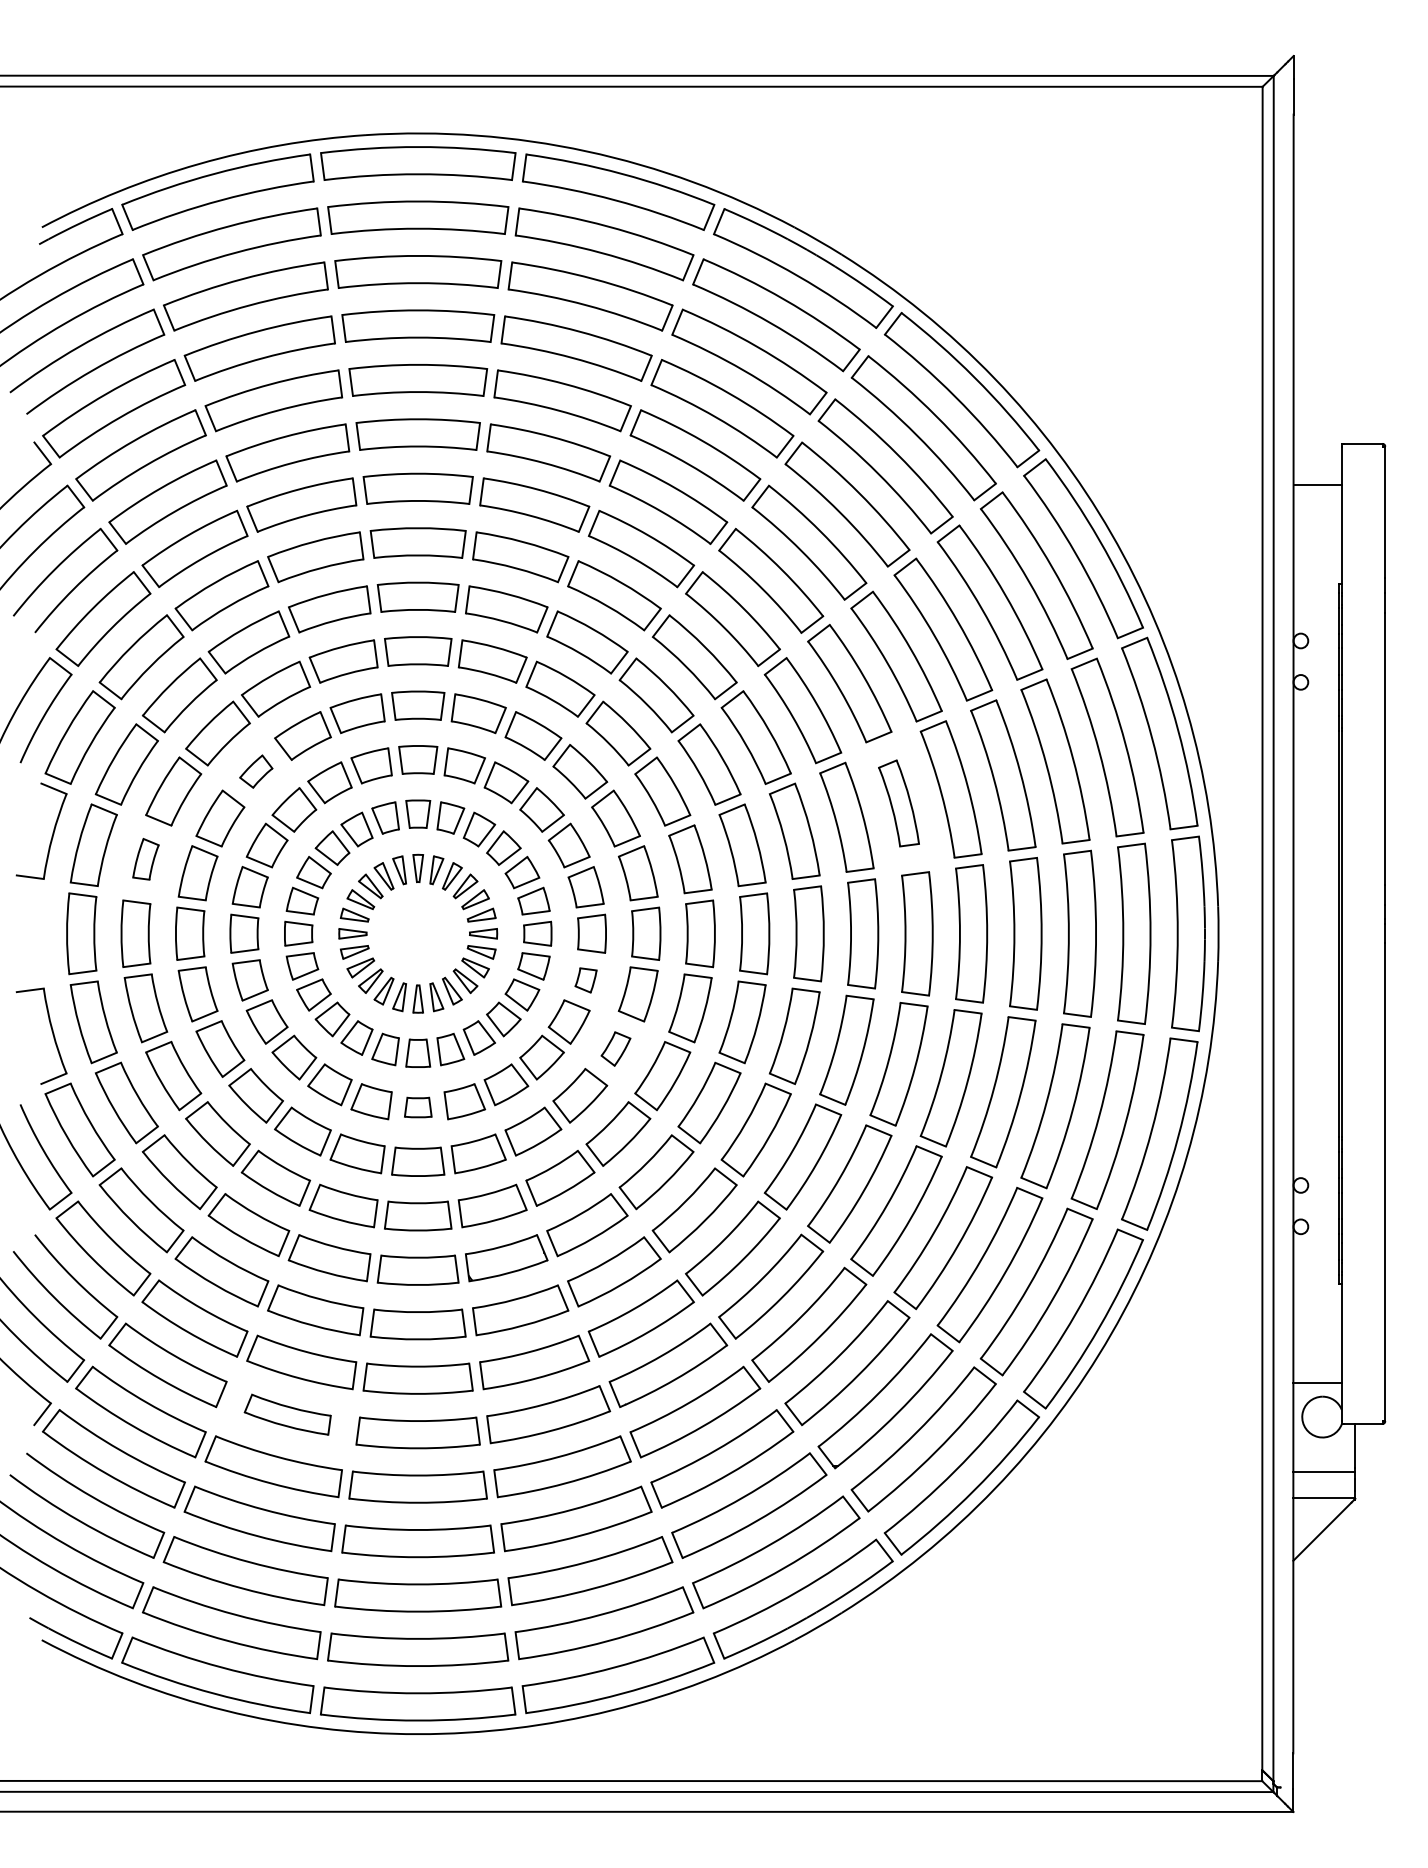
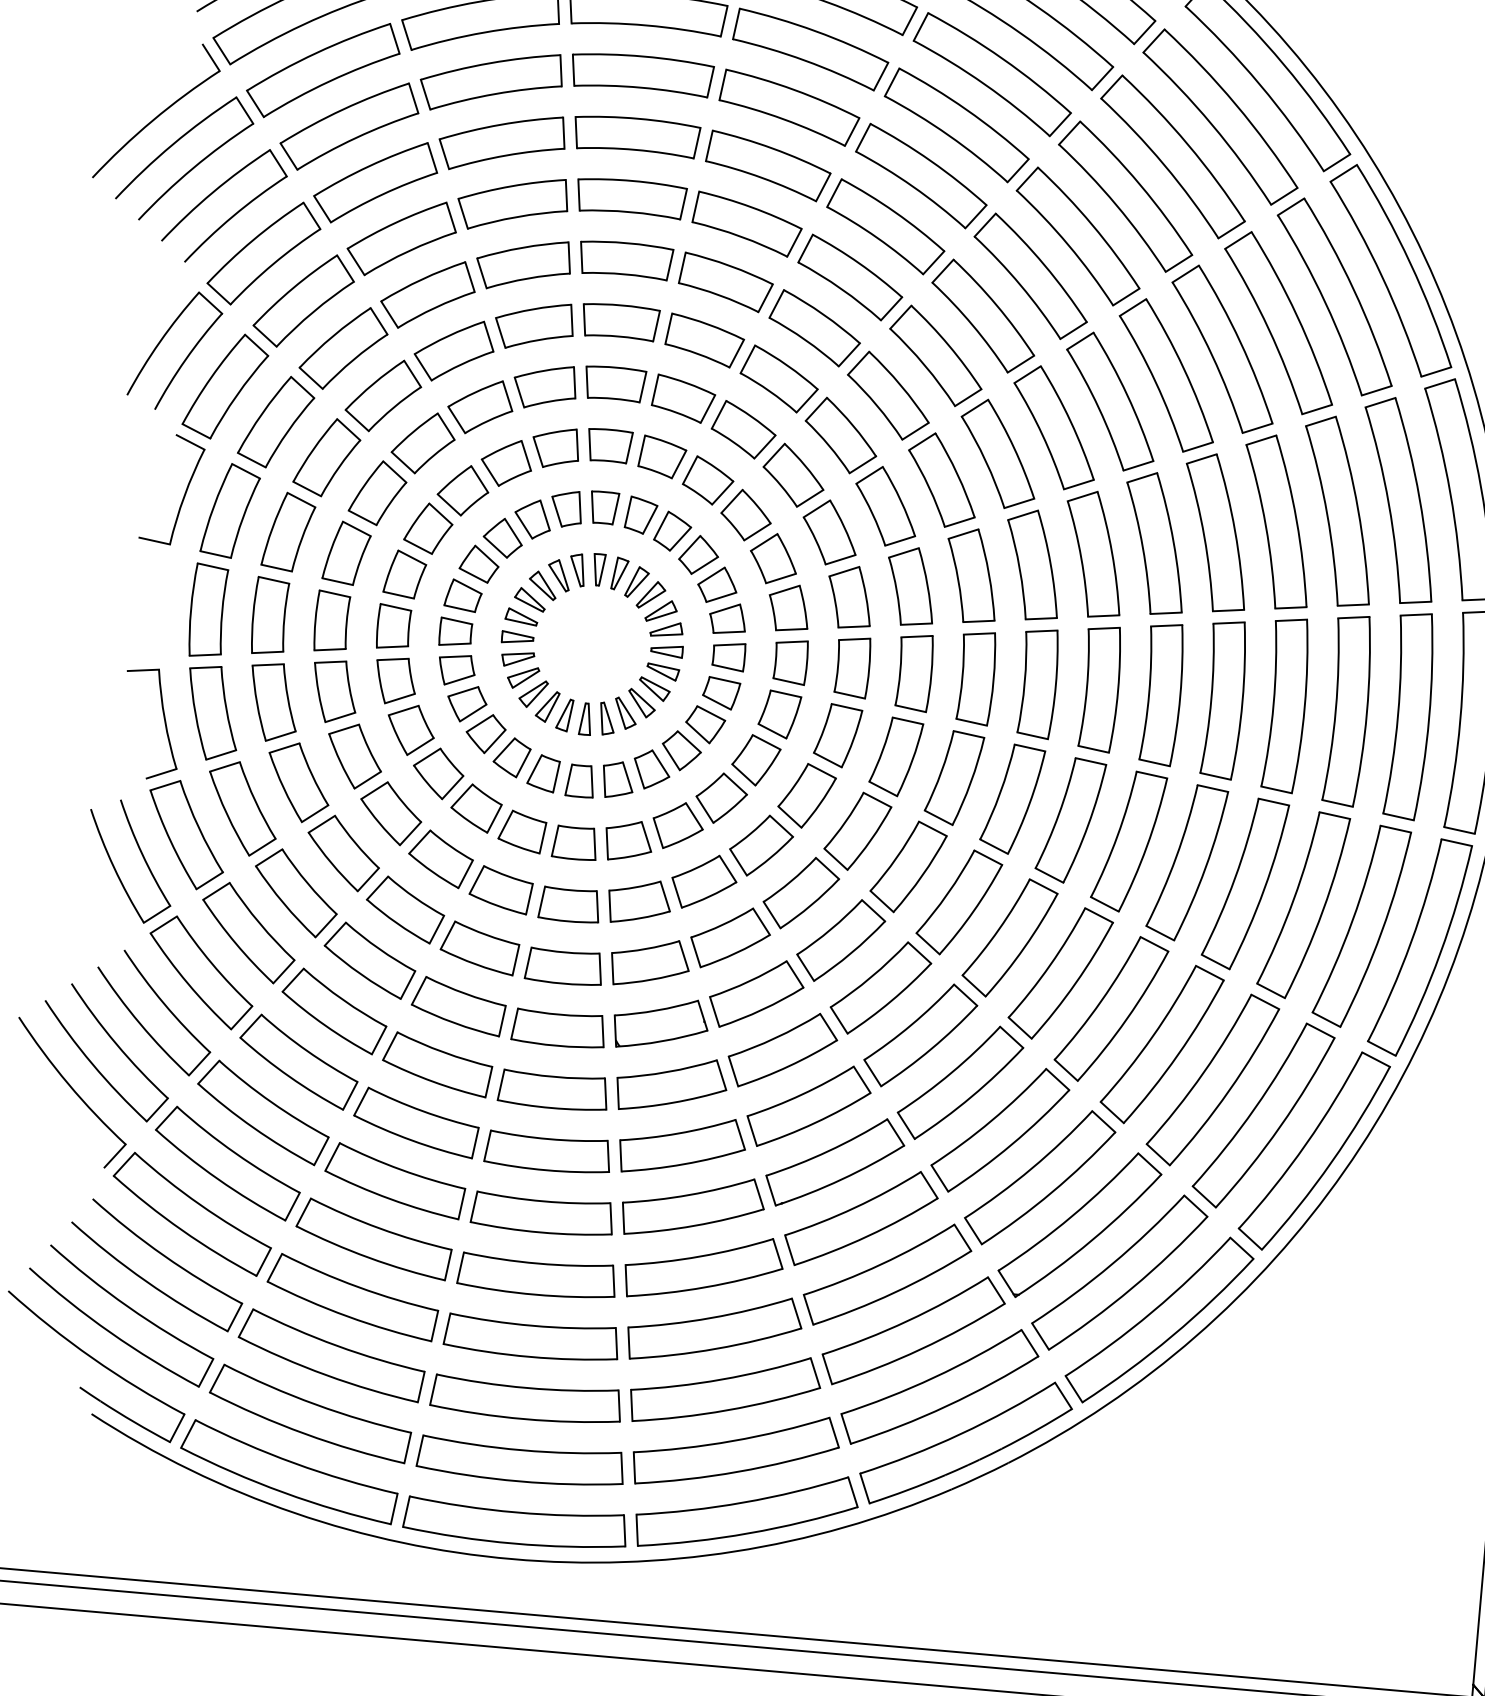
part: (256, 771) -> (423, 442), size x1.67
part: (898, 803) -> (1154, 543), size x1.43
part: (145, 859) -> (288, 532), size x1.67
part: (585, 980) -> (778, 714), size x1.67
part: (615, 1048) -> (806, 795), size x1.67
part: (418, 1107) -> (575, 843), size x1.43
part: (287, 1414) -> (394, 1180), size x1.43

